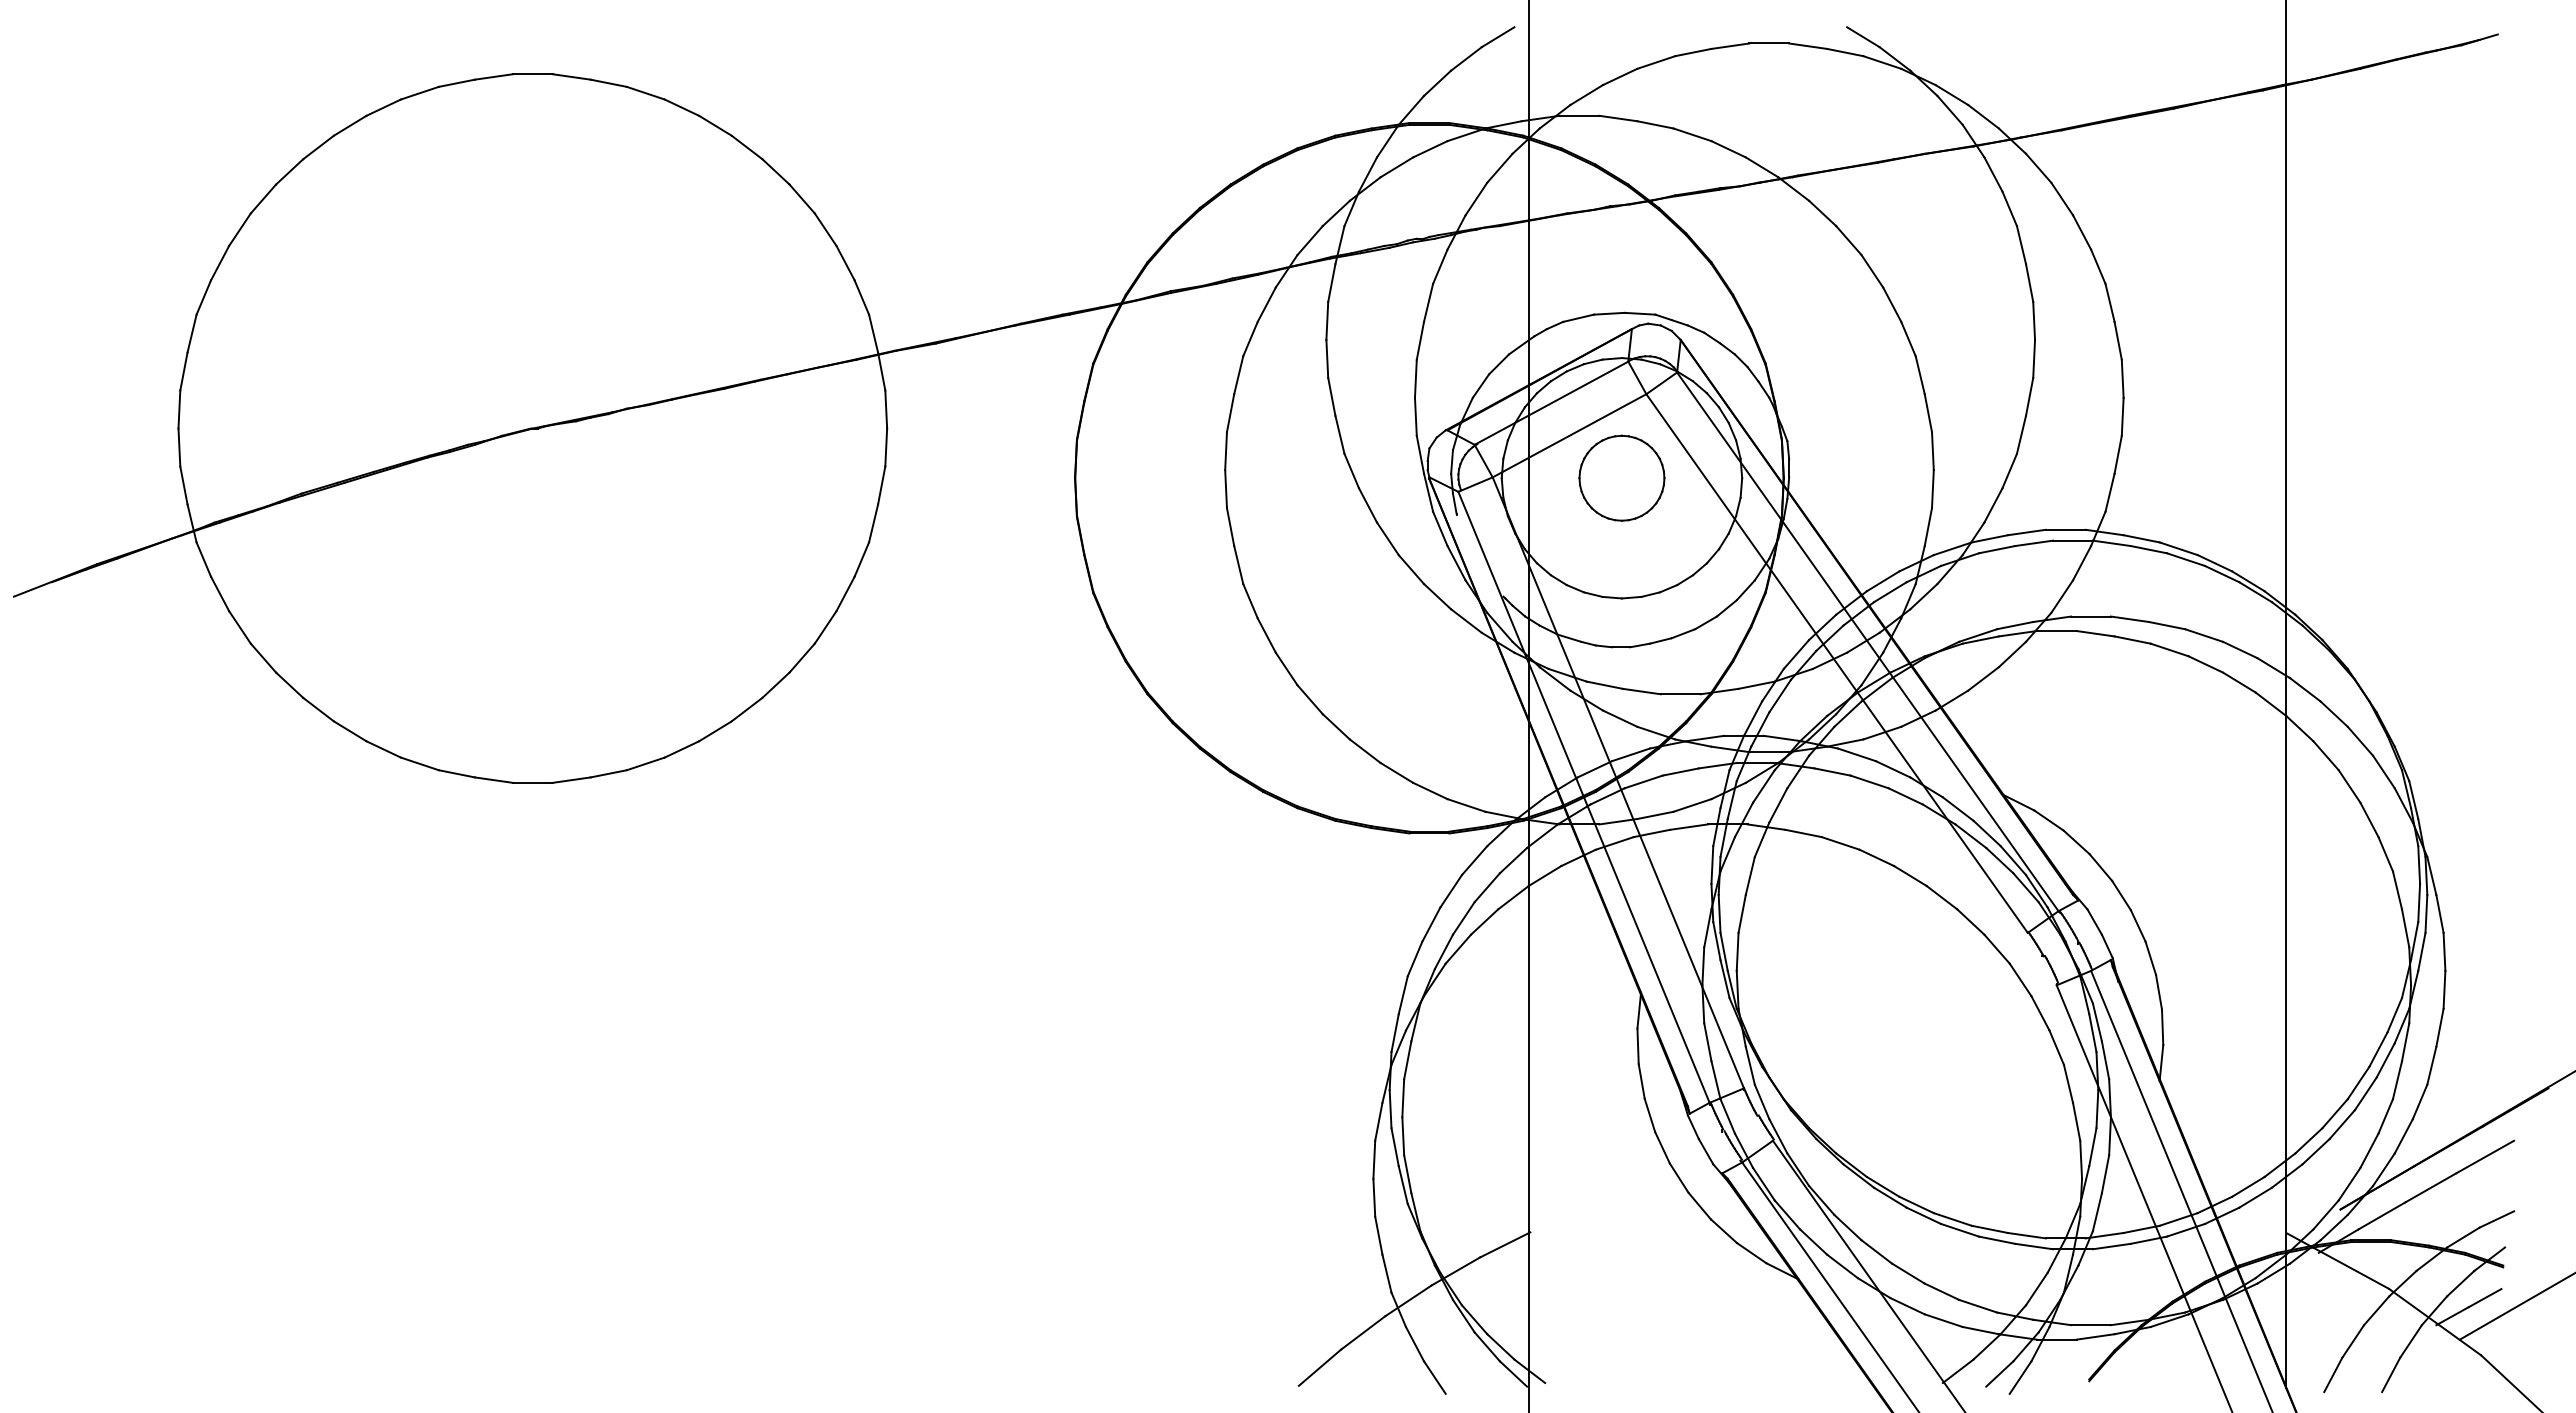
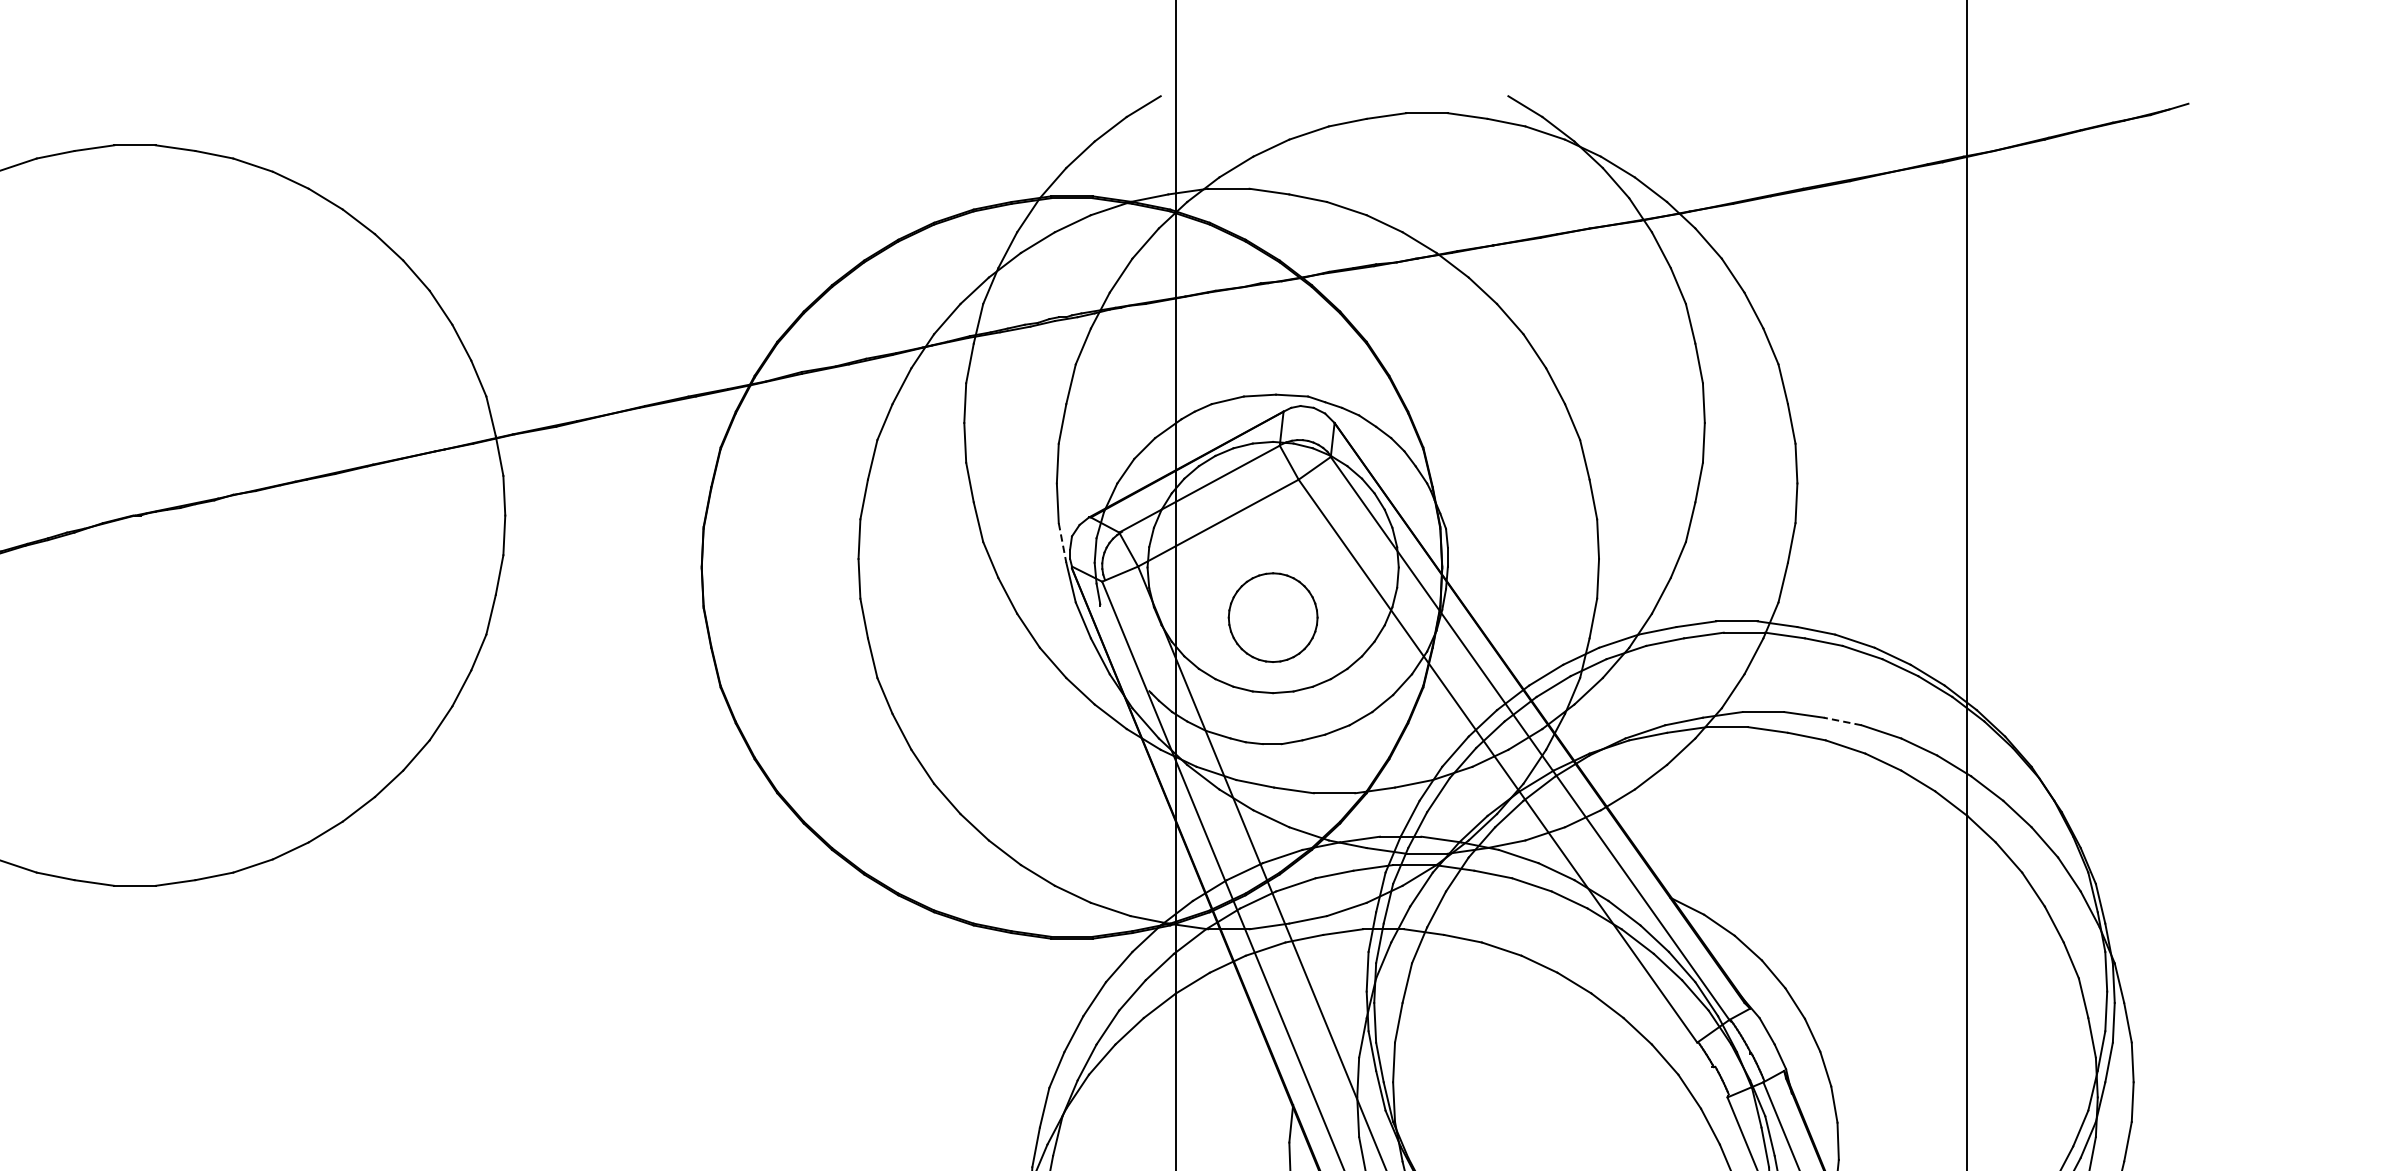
line: (1420, 455) -> (1062, 543), solid -> dashed
part: (1621, 477) -> (1272, 616), moved
line: (2166, 625) -> (1842, 721), solid -> dashed

